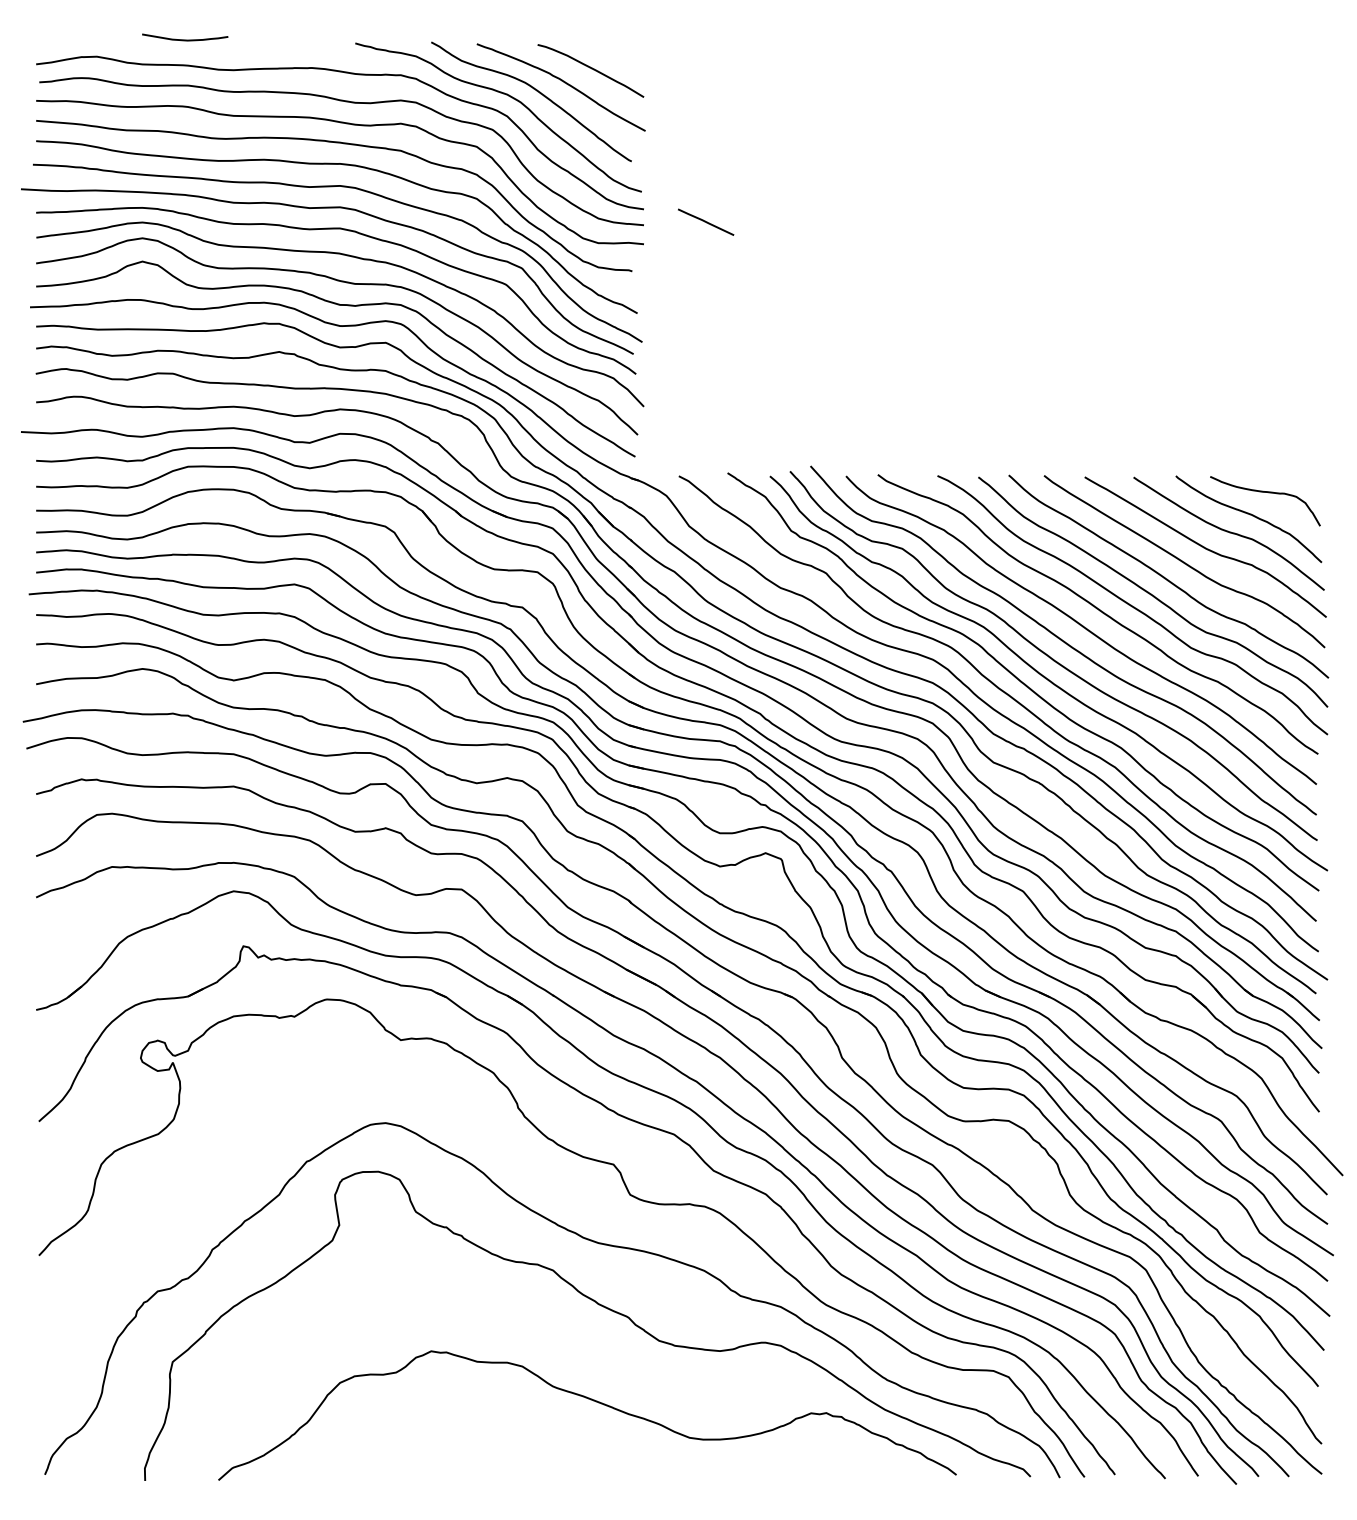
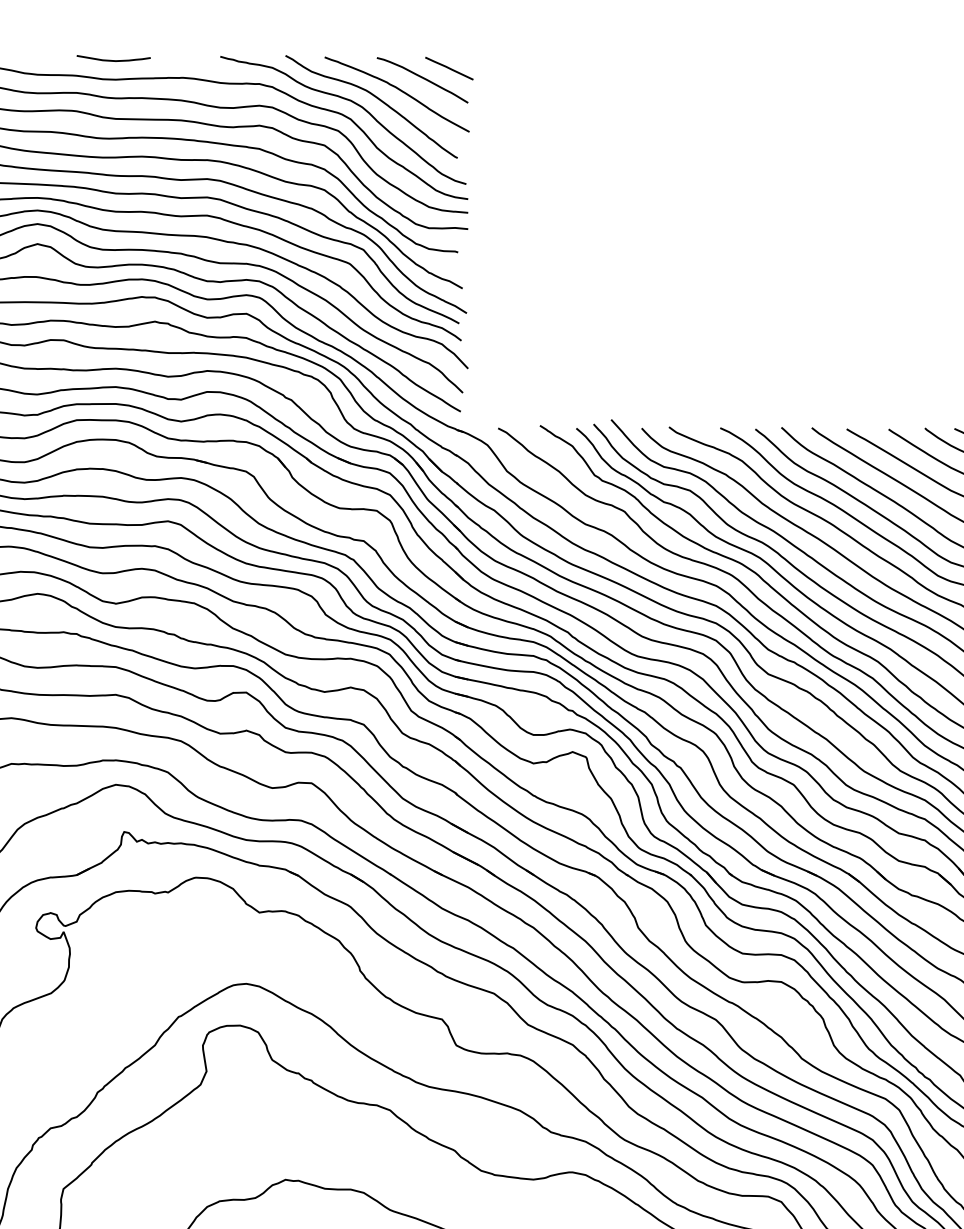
curve: (185, 39) -> (113, 60), moved
line: (706, 221) -> (449, 67), moved

